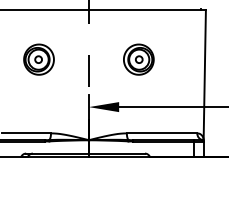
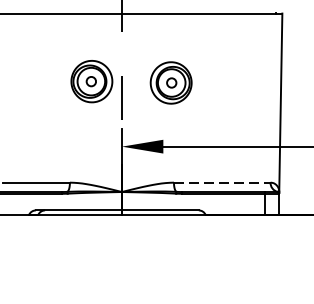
part: (38, 59) -> (91, 81), moved
part: (138, 59) -> (170, 82), moved
line: (162, 133) -> (222, 182), solid -> dashed

